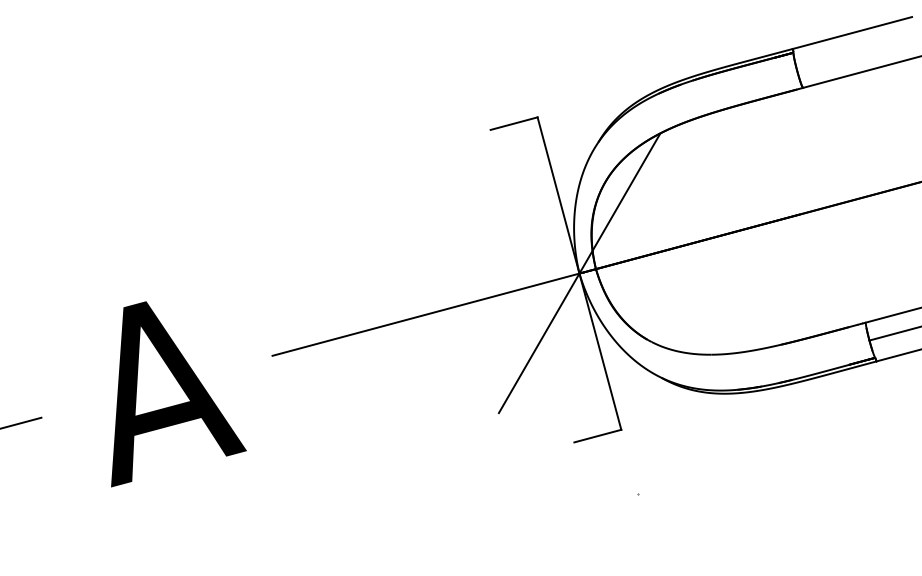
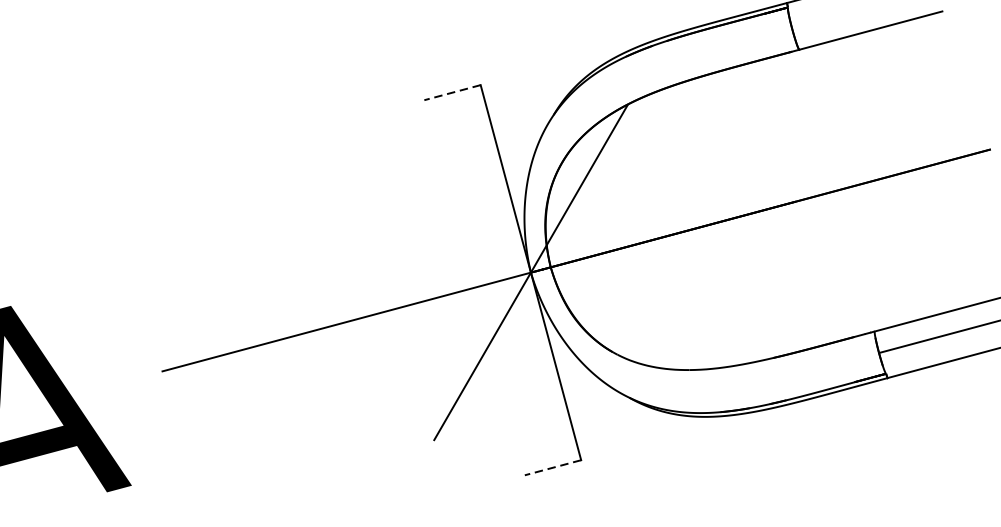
line: (513, 123) -> (451, 92), solid -> dashed
line: (597, 436) -> (552, 468), solid -> dashed

